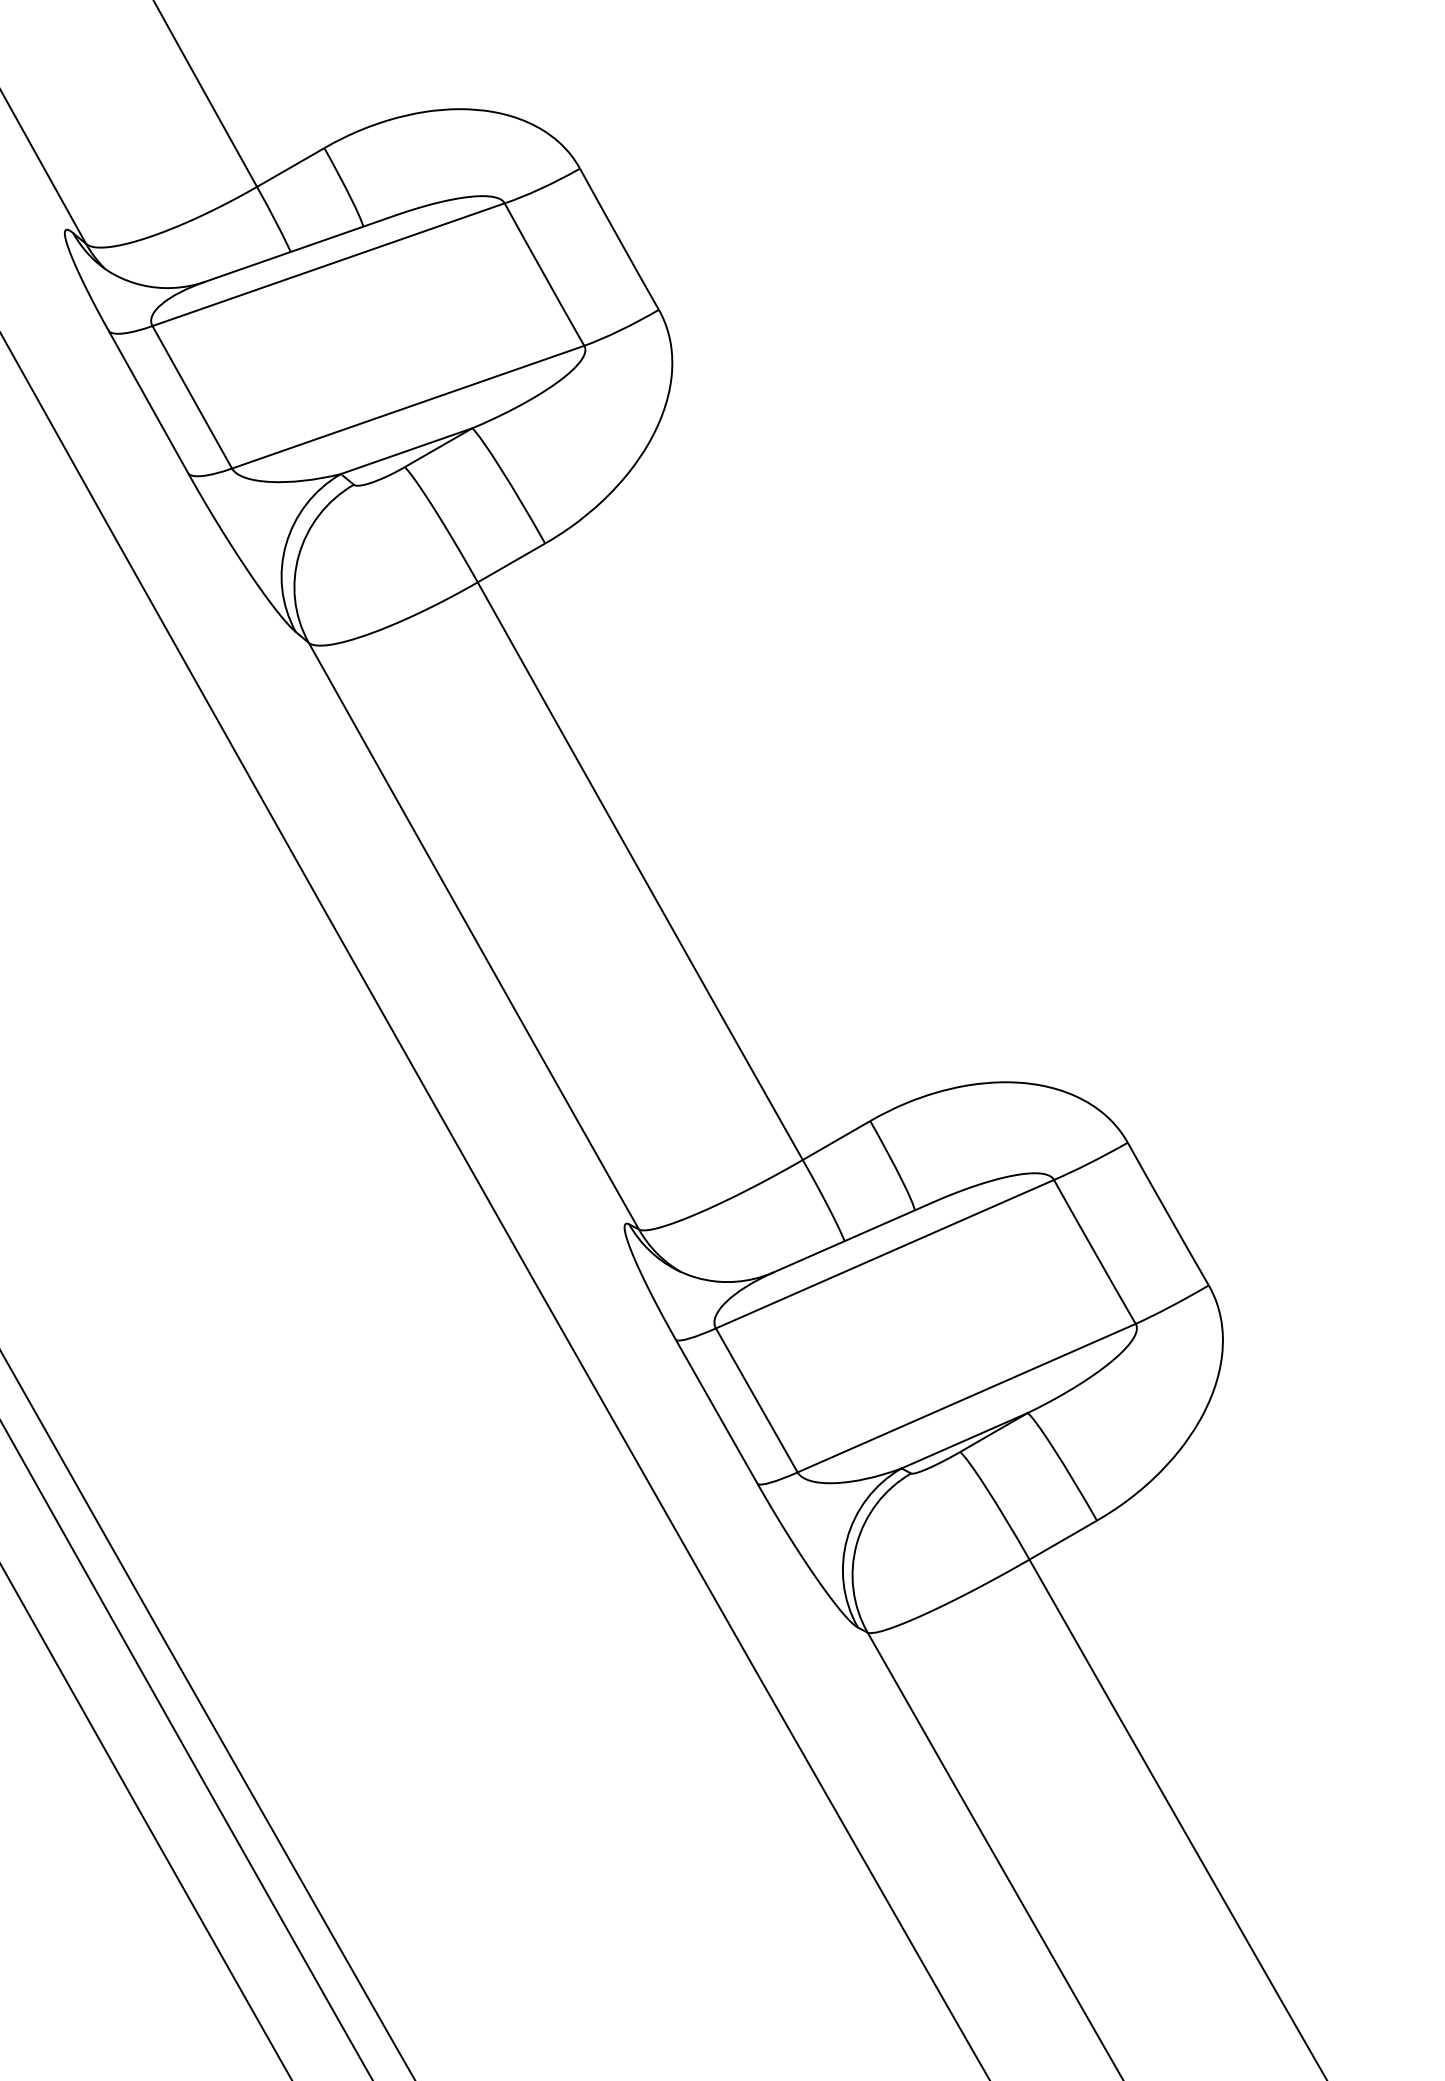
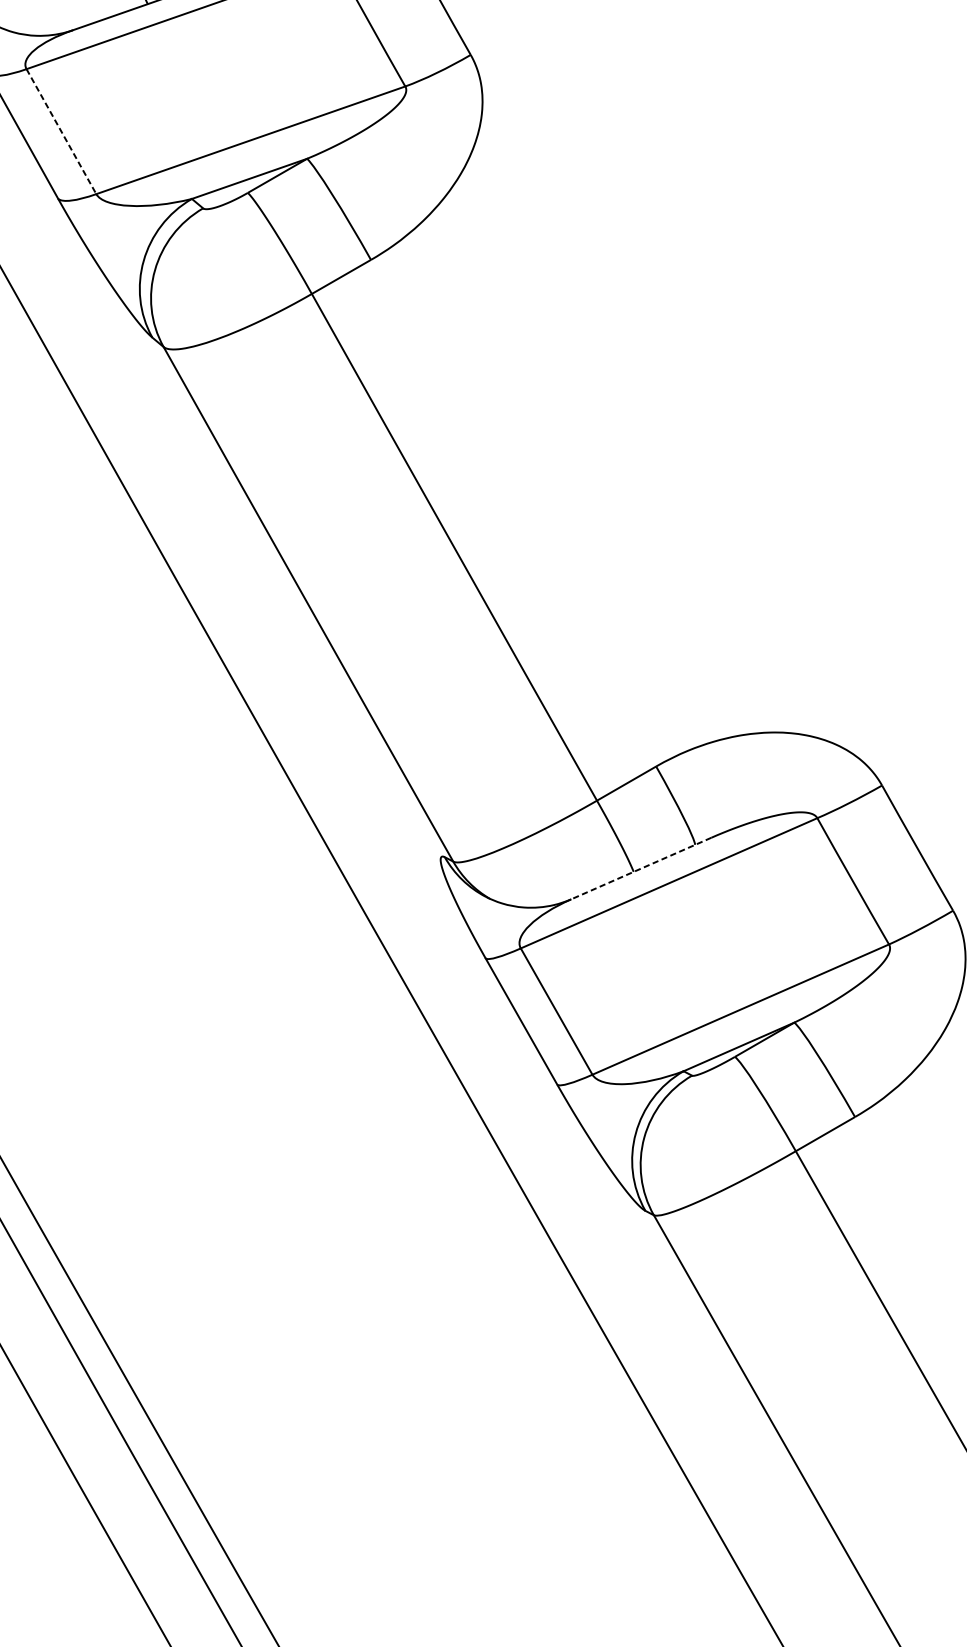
line: (192, 397) -> (61, 131), solid -> dashed
line: (852, 1237) -> (640, 868), solid -> dashed

